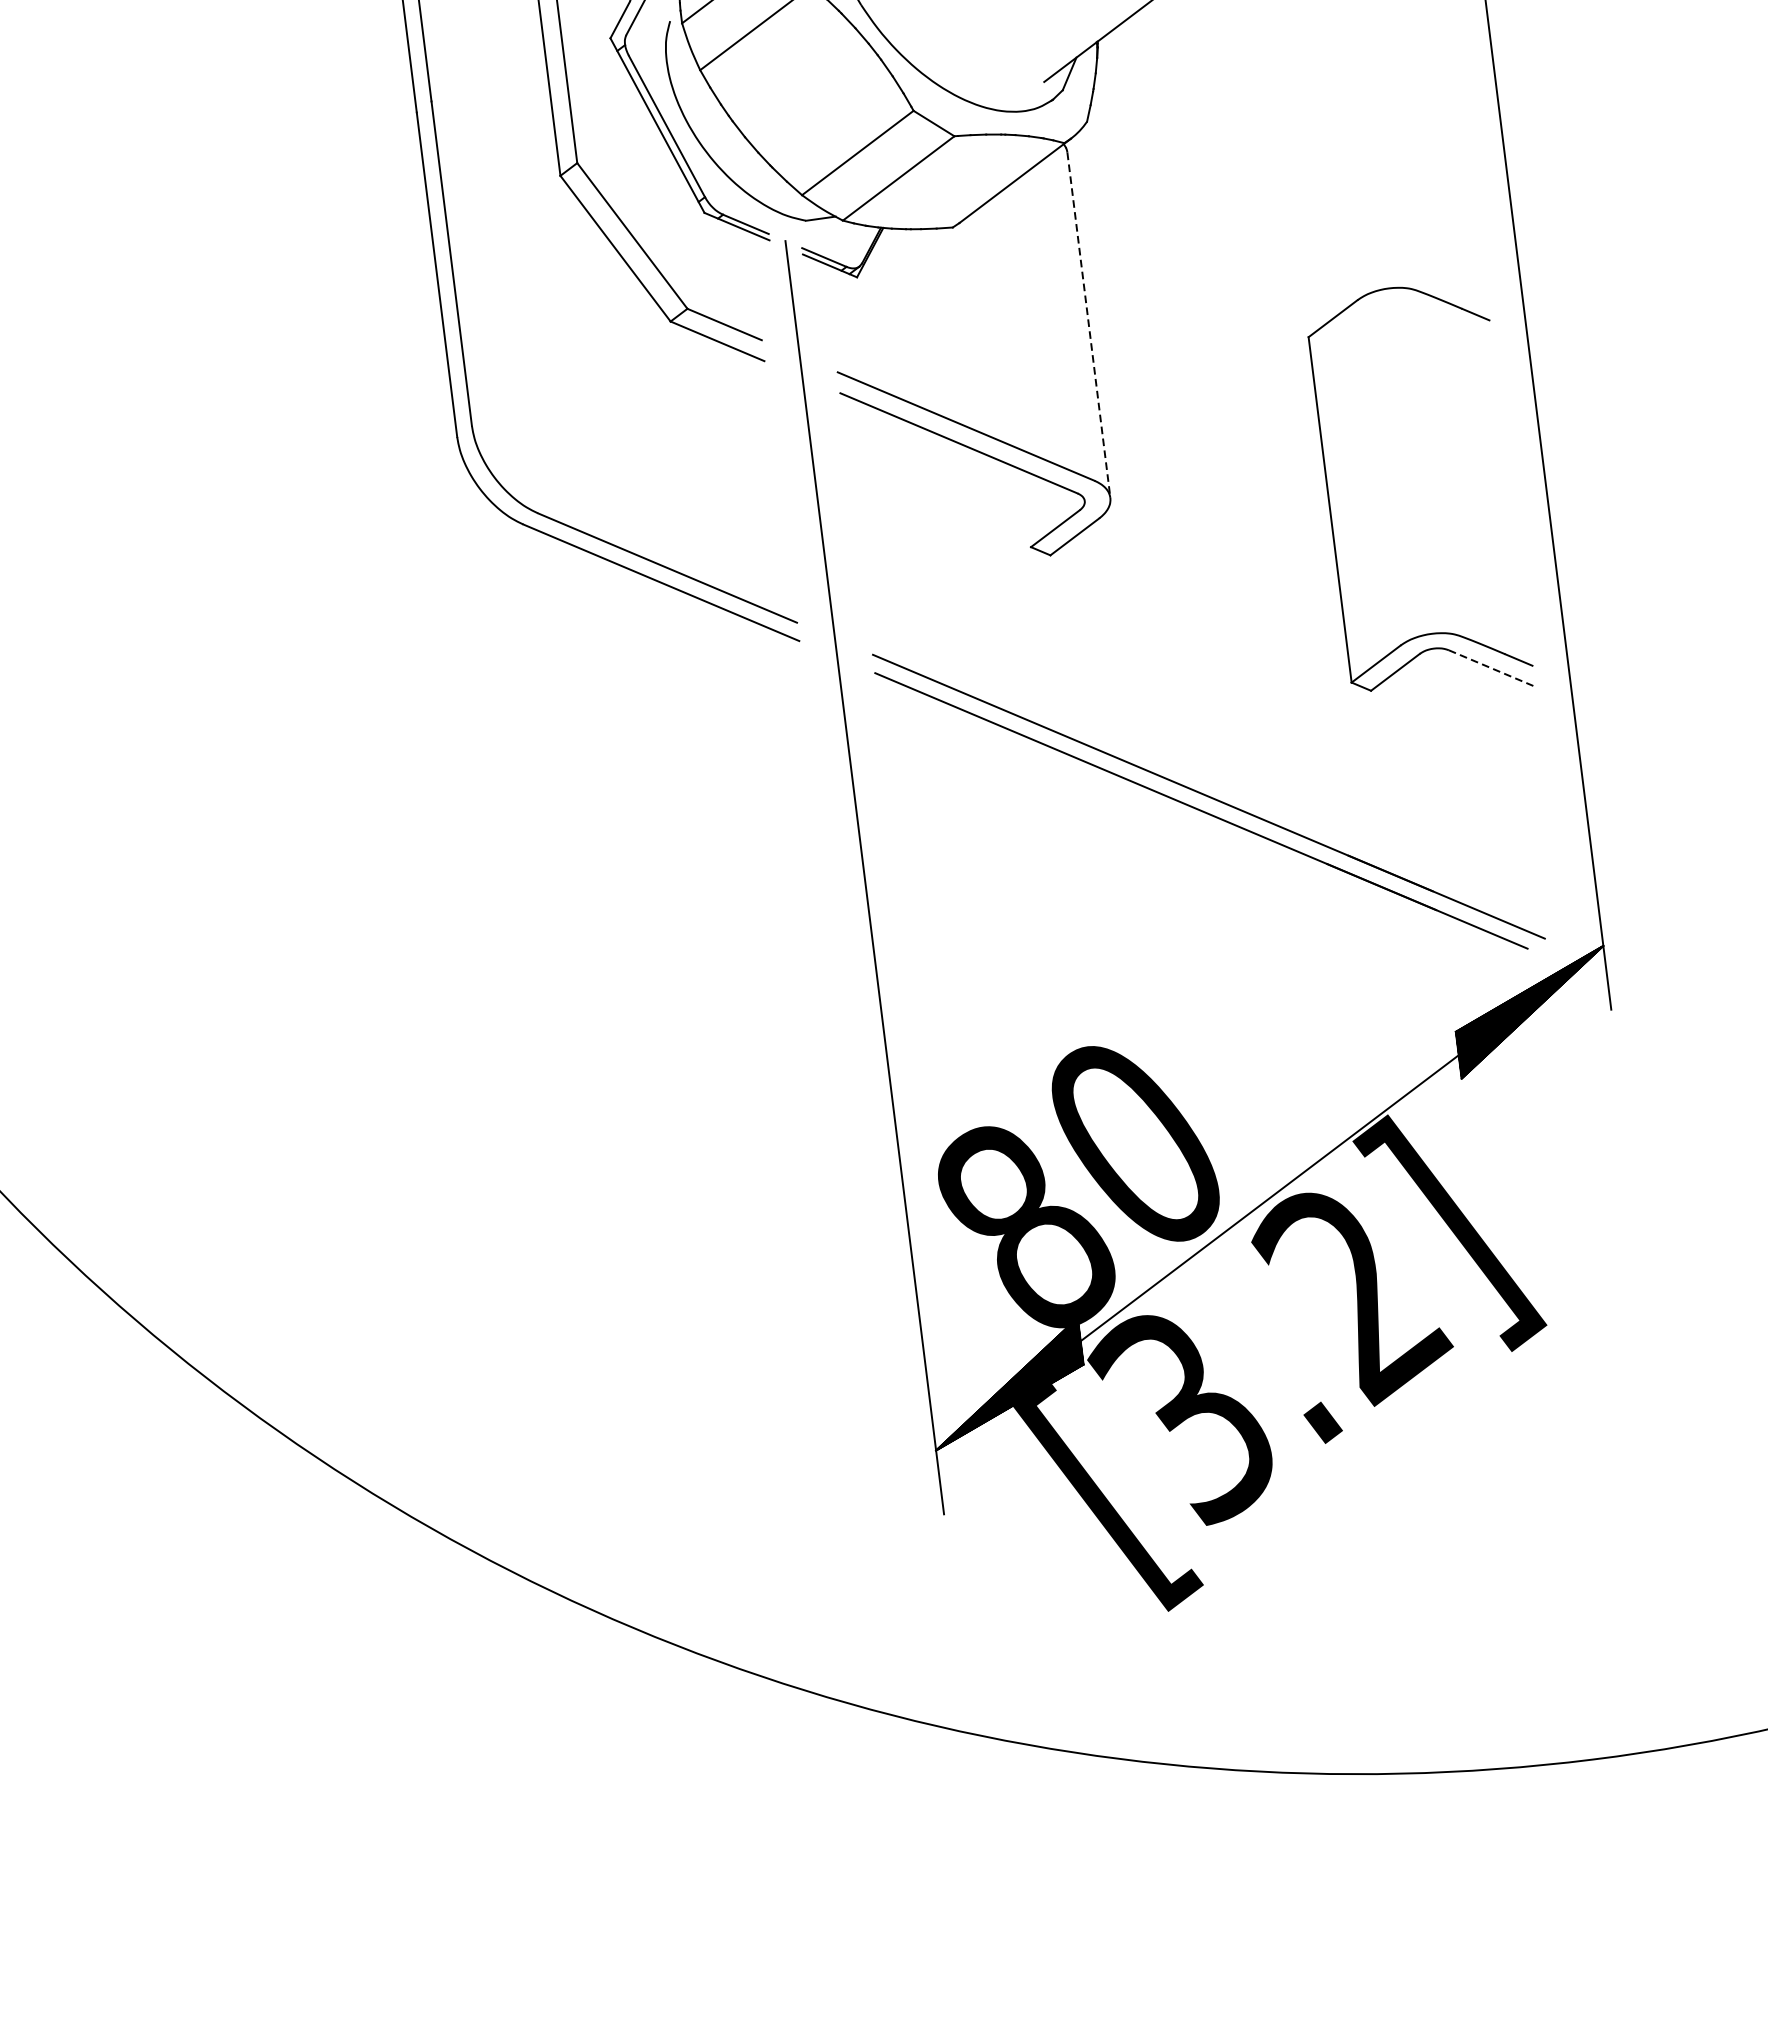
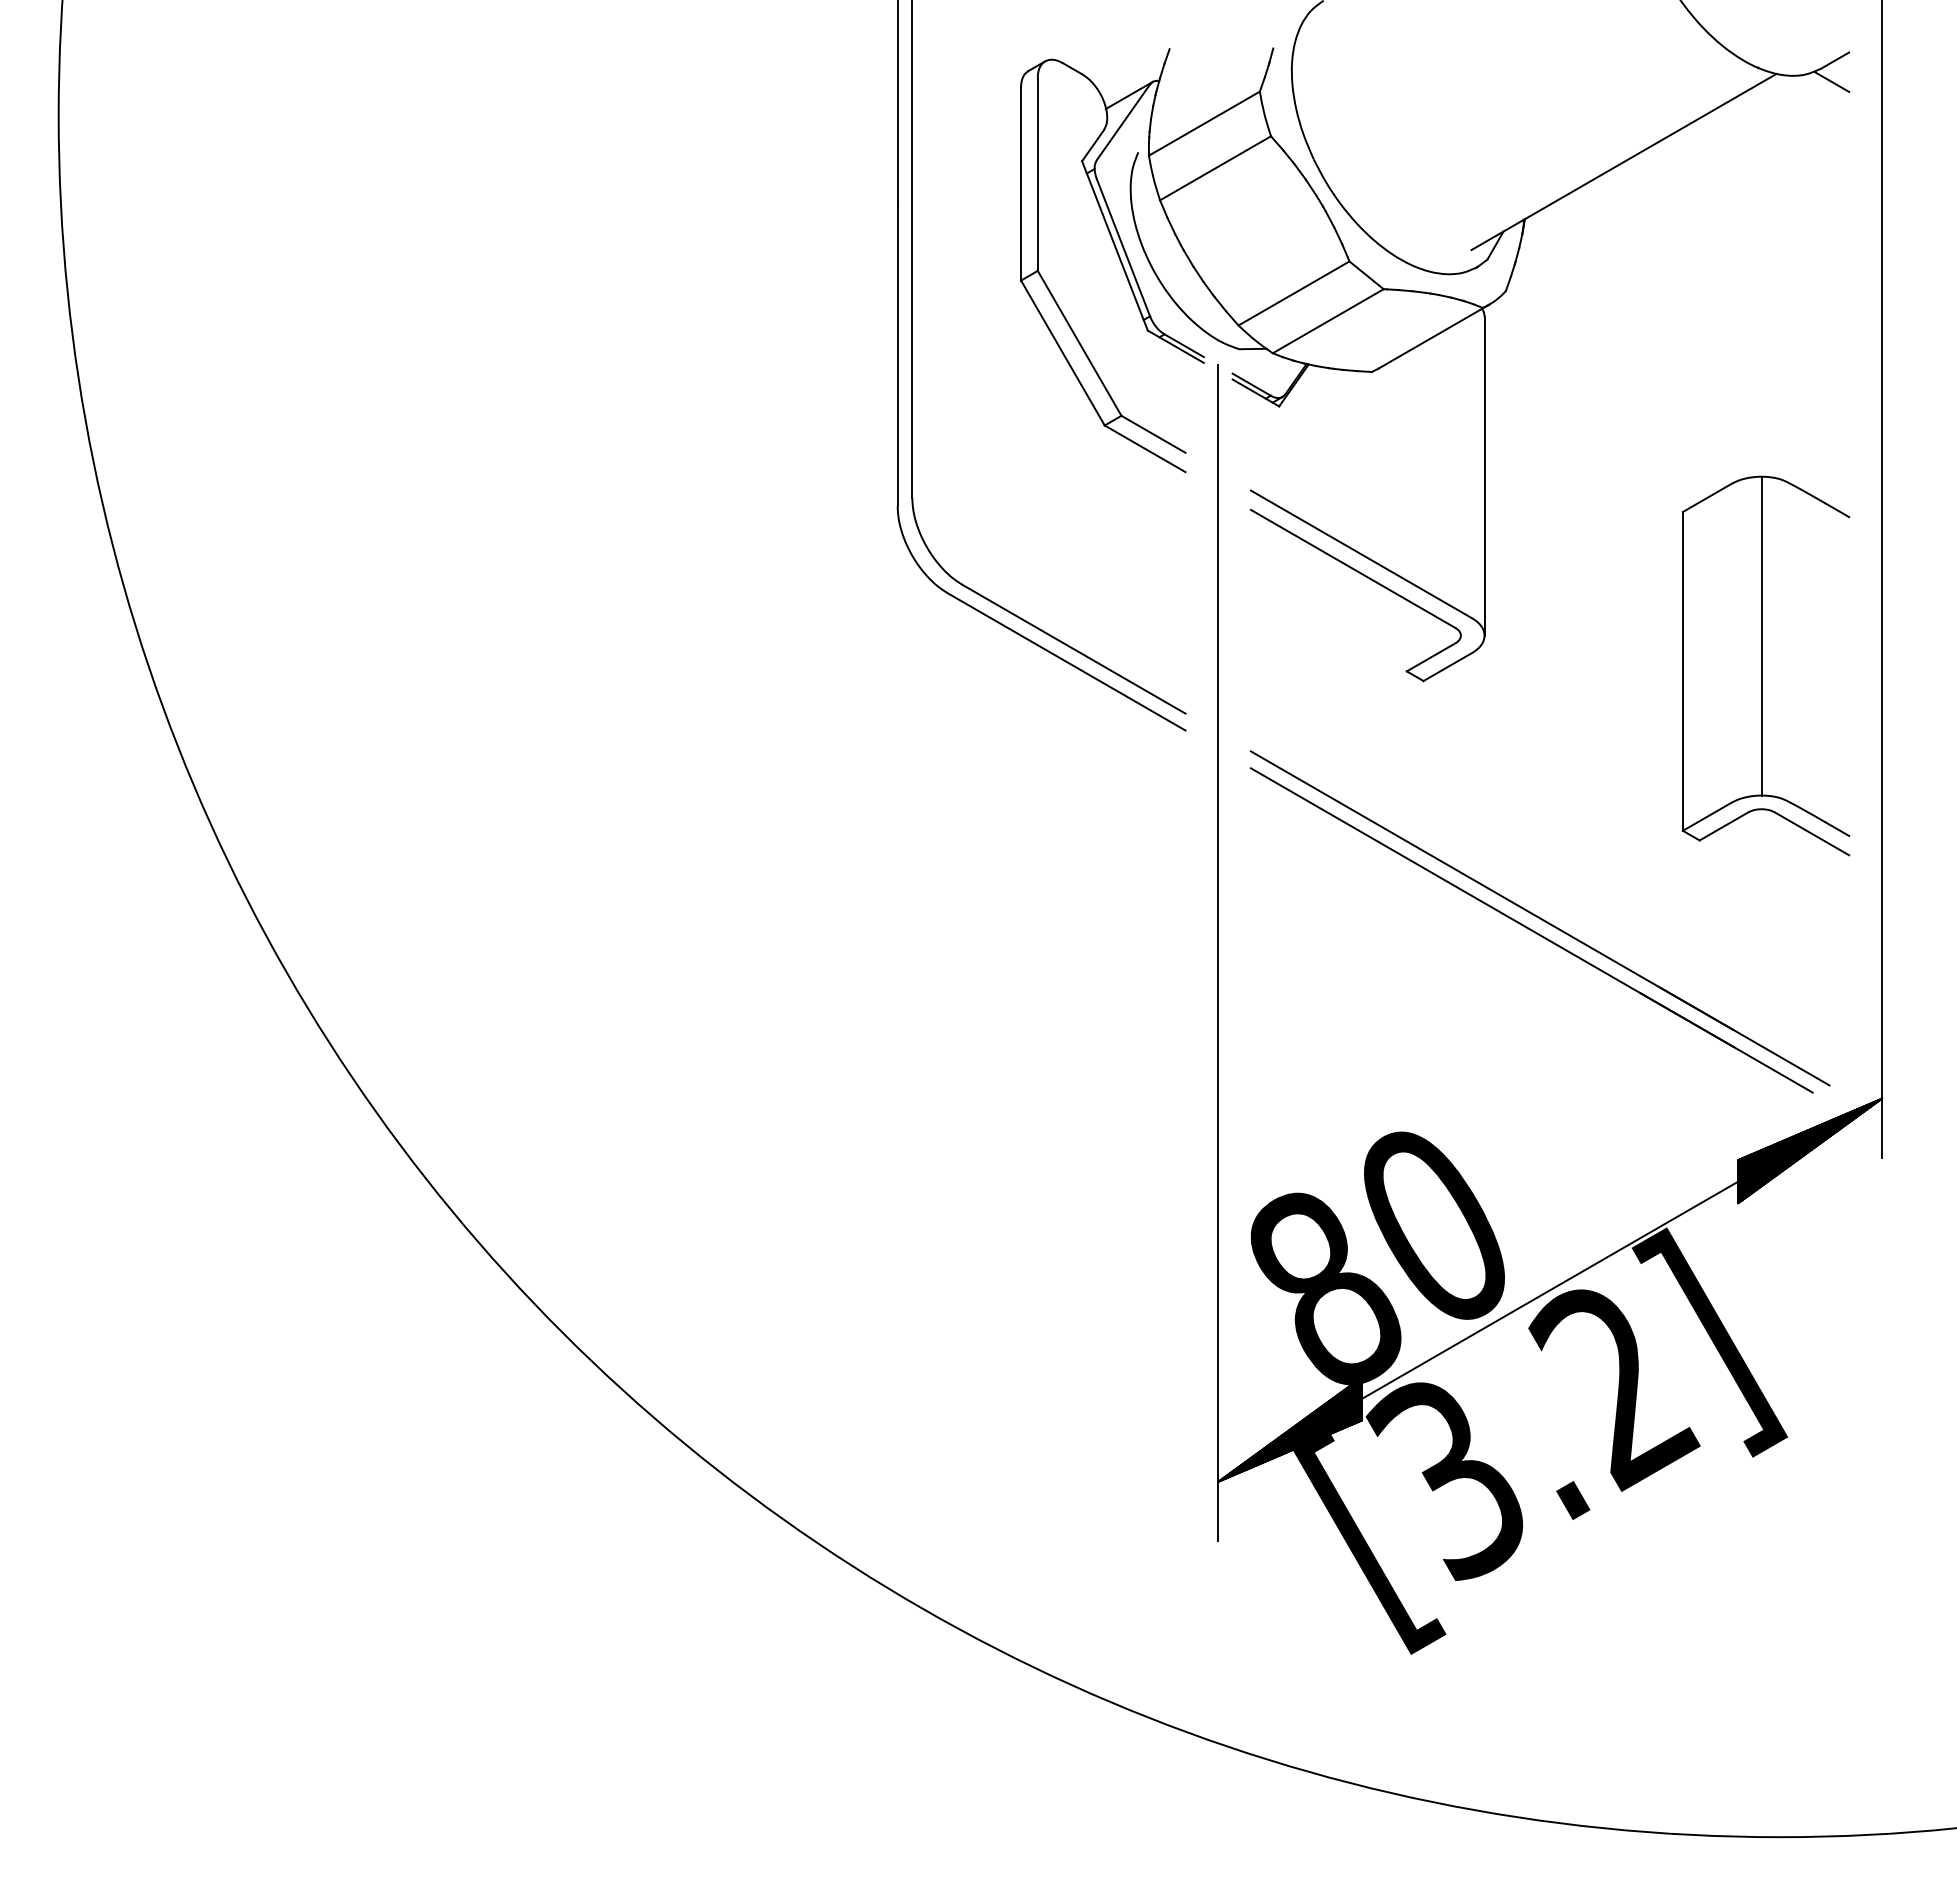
line: (1088, 325) -> (1484, 476), dashed -> solid
line: (1410, 460) -> (1761, 635), added
line: (1492, 668) -> (1812, 833), dashed -> solid

